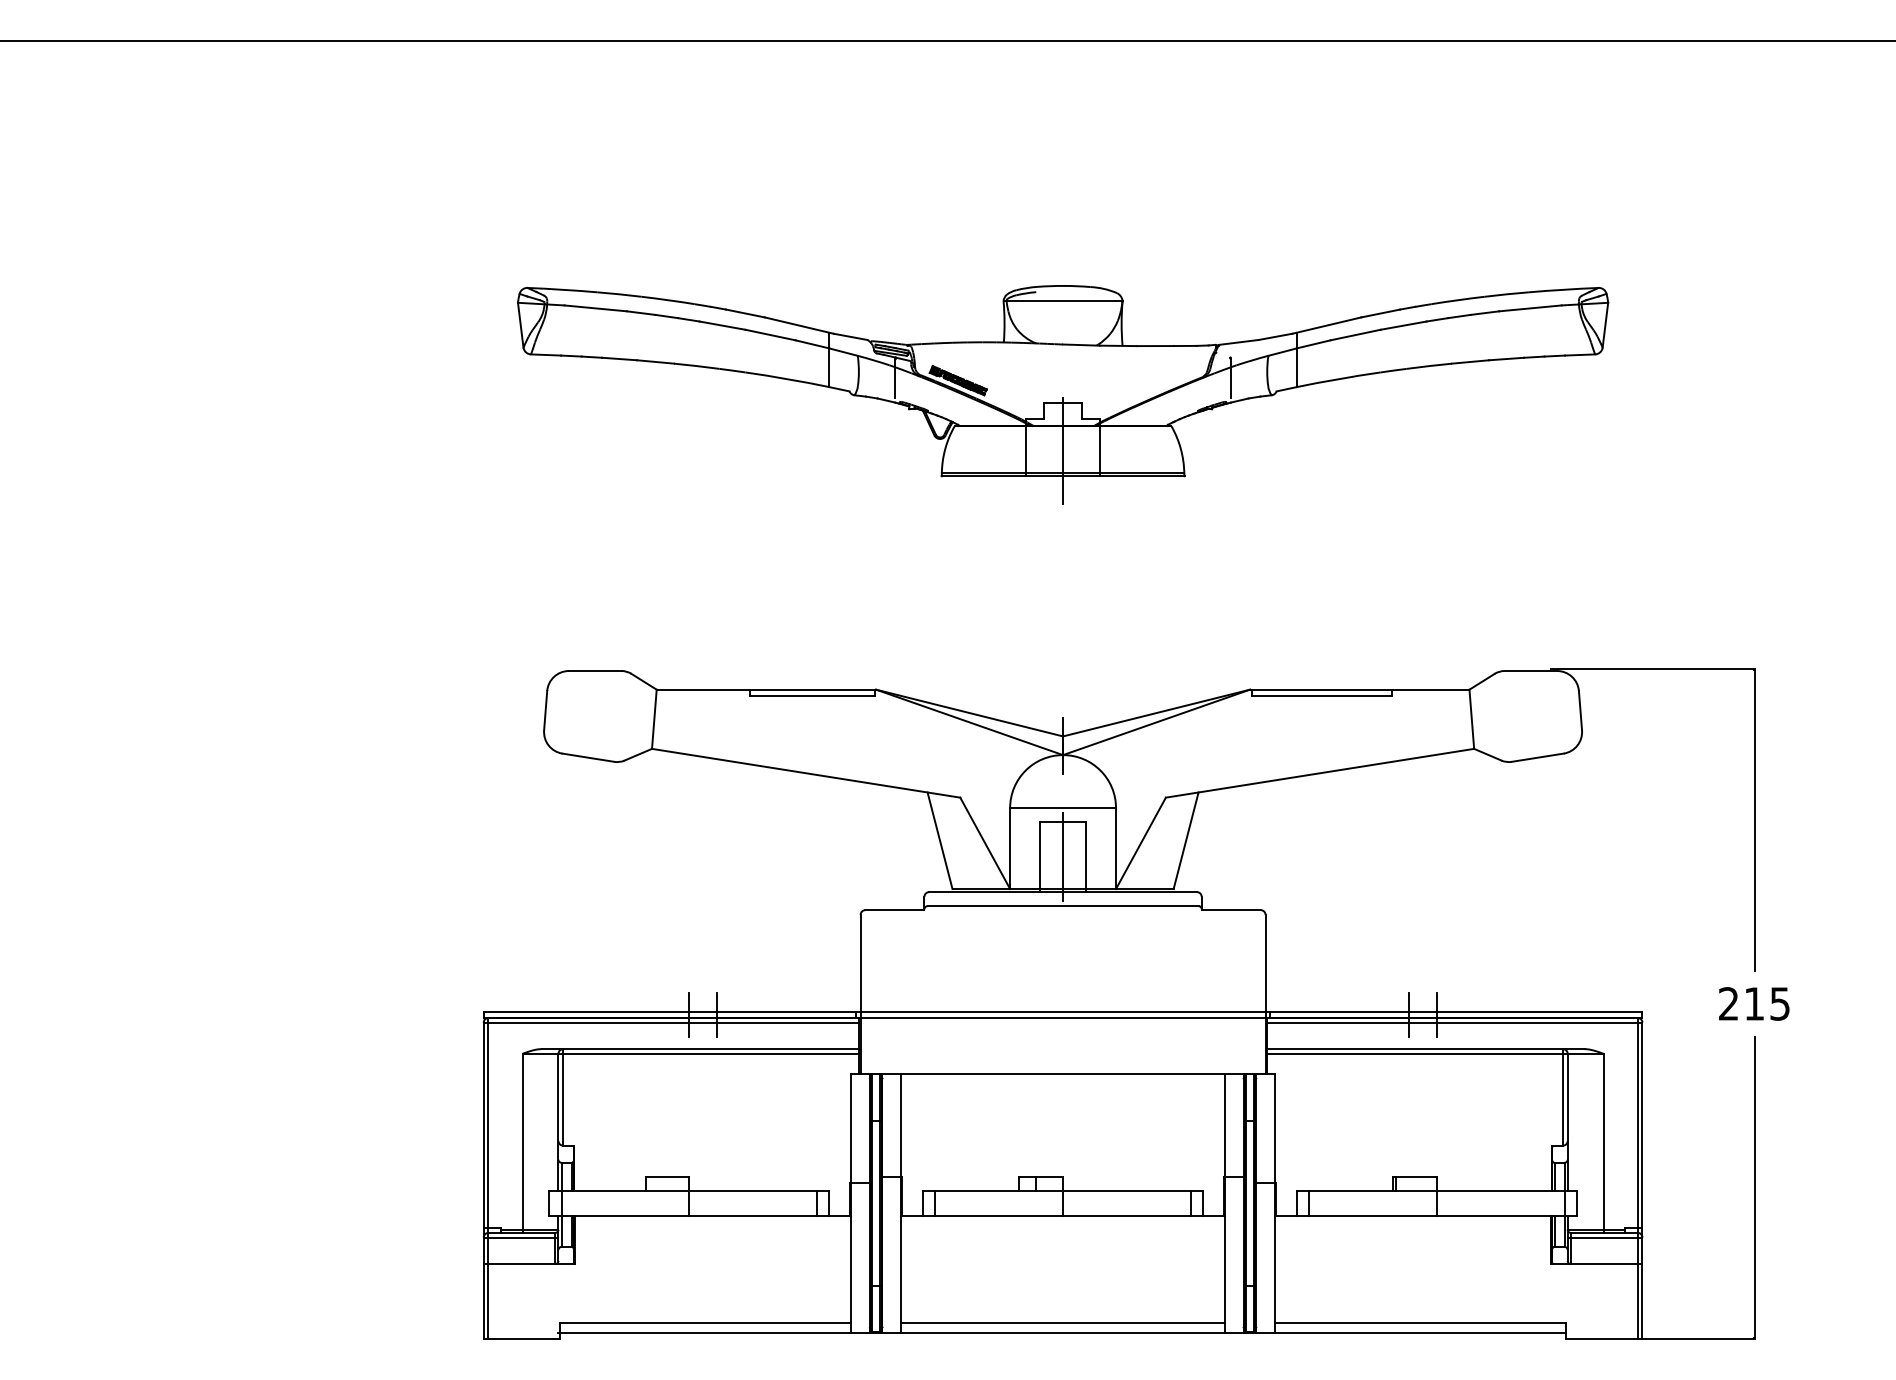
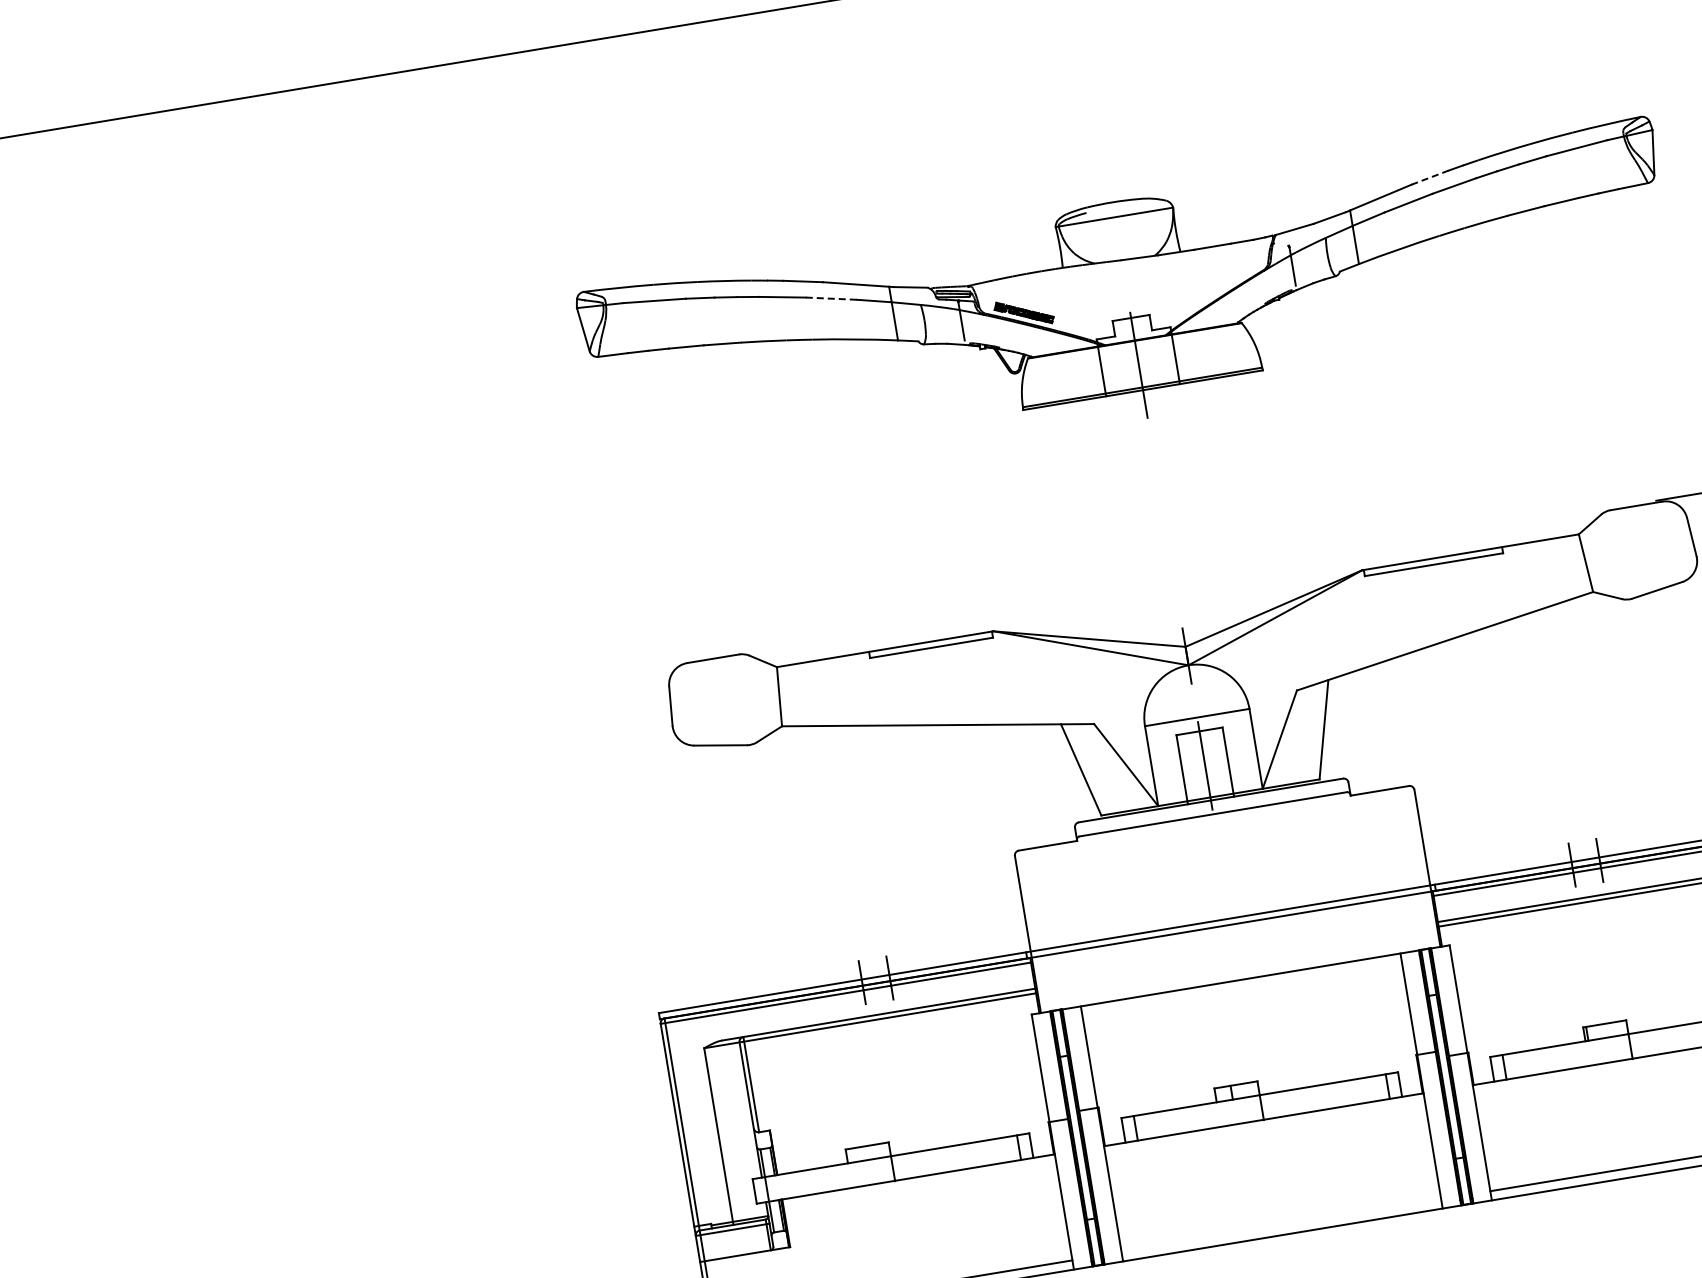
line: (1380, 313) -> (1429, 177), solid -> dashed
line: (770, 335) -> (831, 299), solid -> dashed
line: (1063, 1323) -> (1281, 1226), removed

